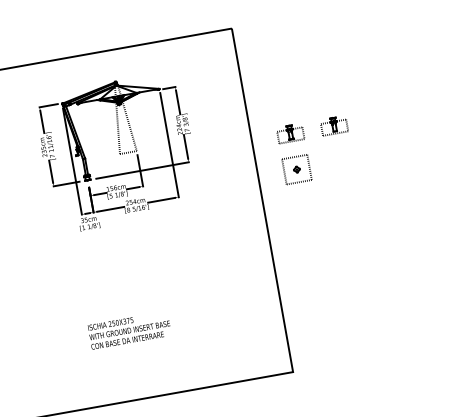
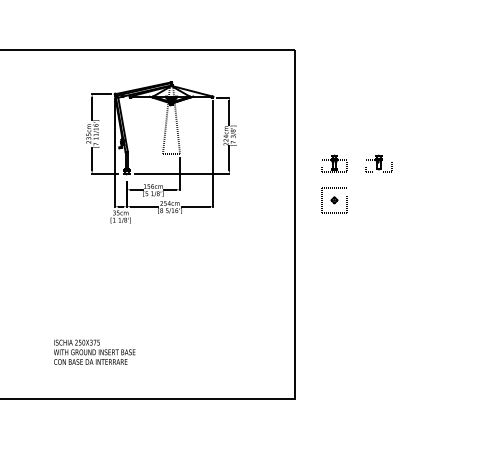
text: (129, 329) -> (94, 351), moved

